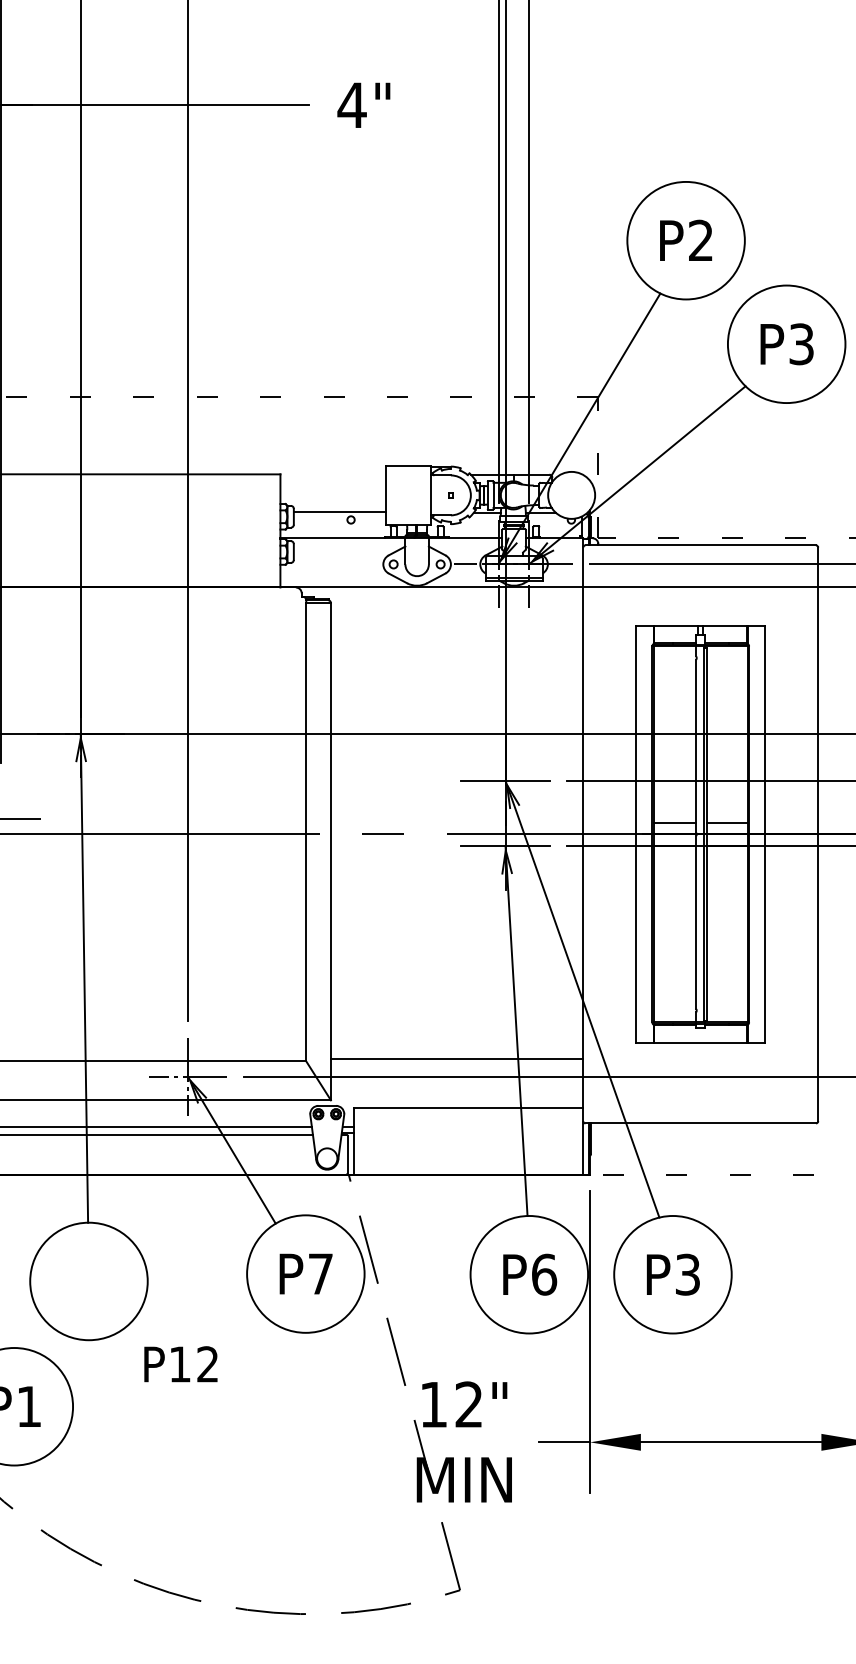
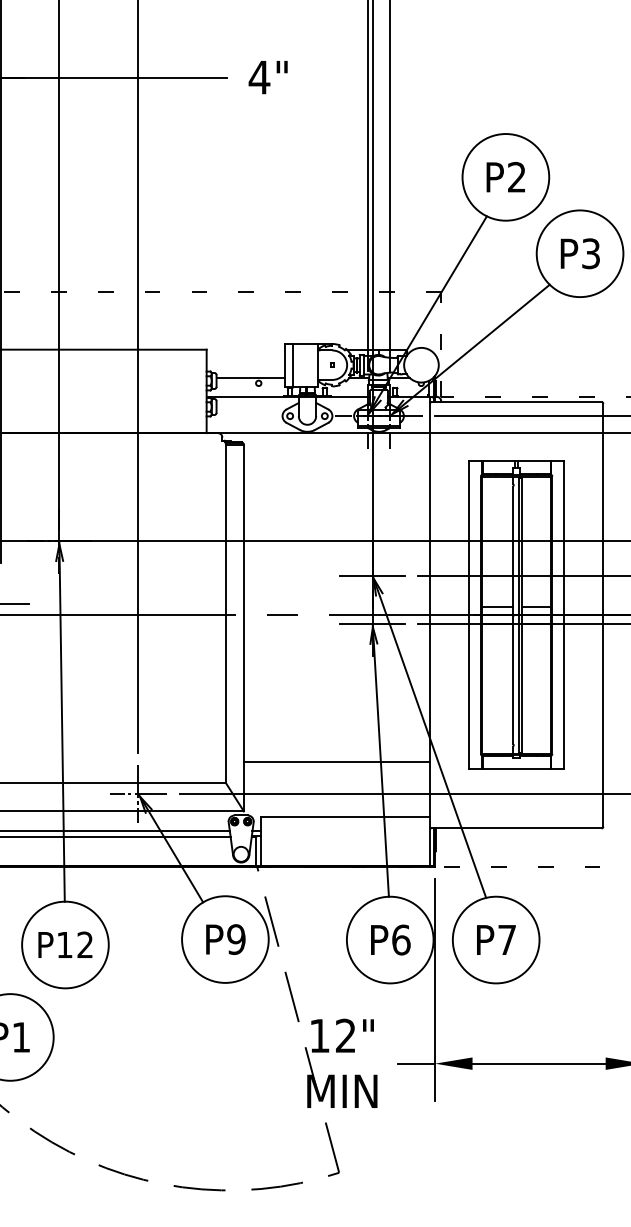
line: (398, 495) -> (293, 365), added
line: (457, 1059) -> (337, 762), moved
text: (320, 1274) -> (236, 939), P7 -> P9
text: (687, 1274) -> (506, 939), P3 -> P7
text: (180, 1364) -> (65, 945), moved

